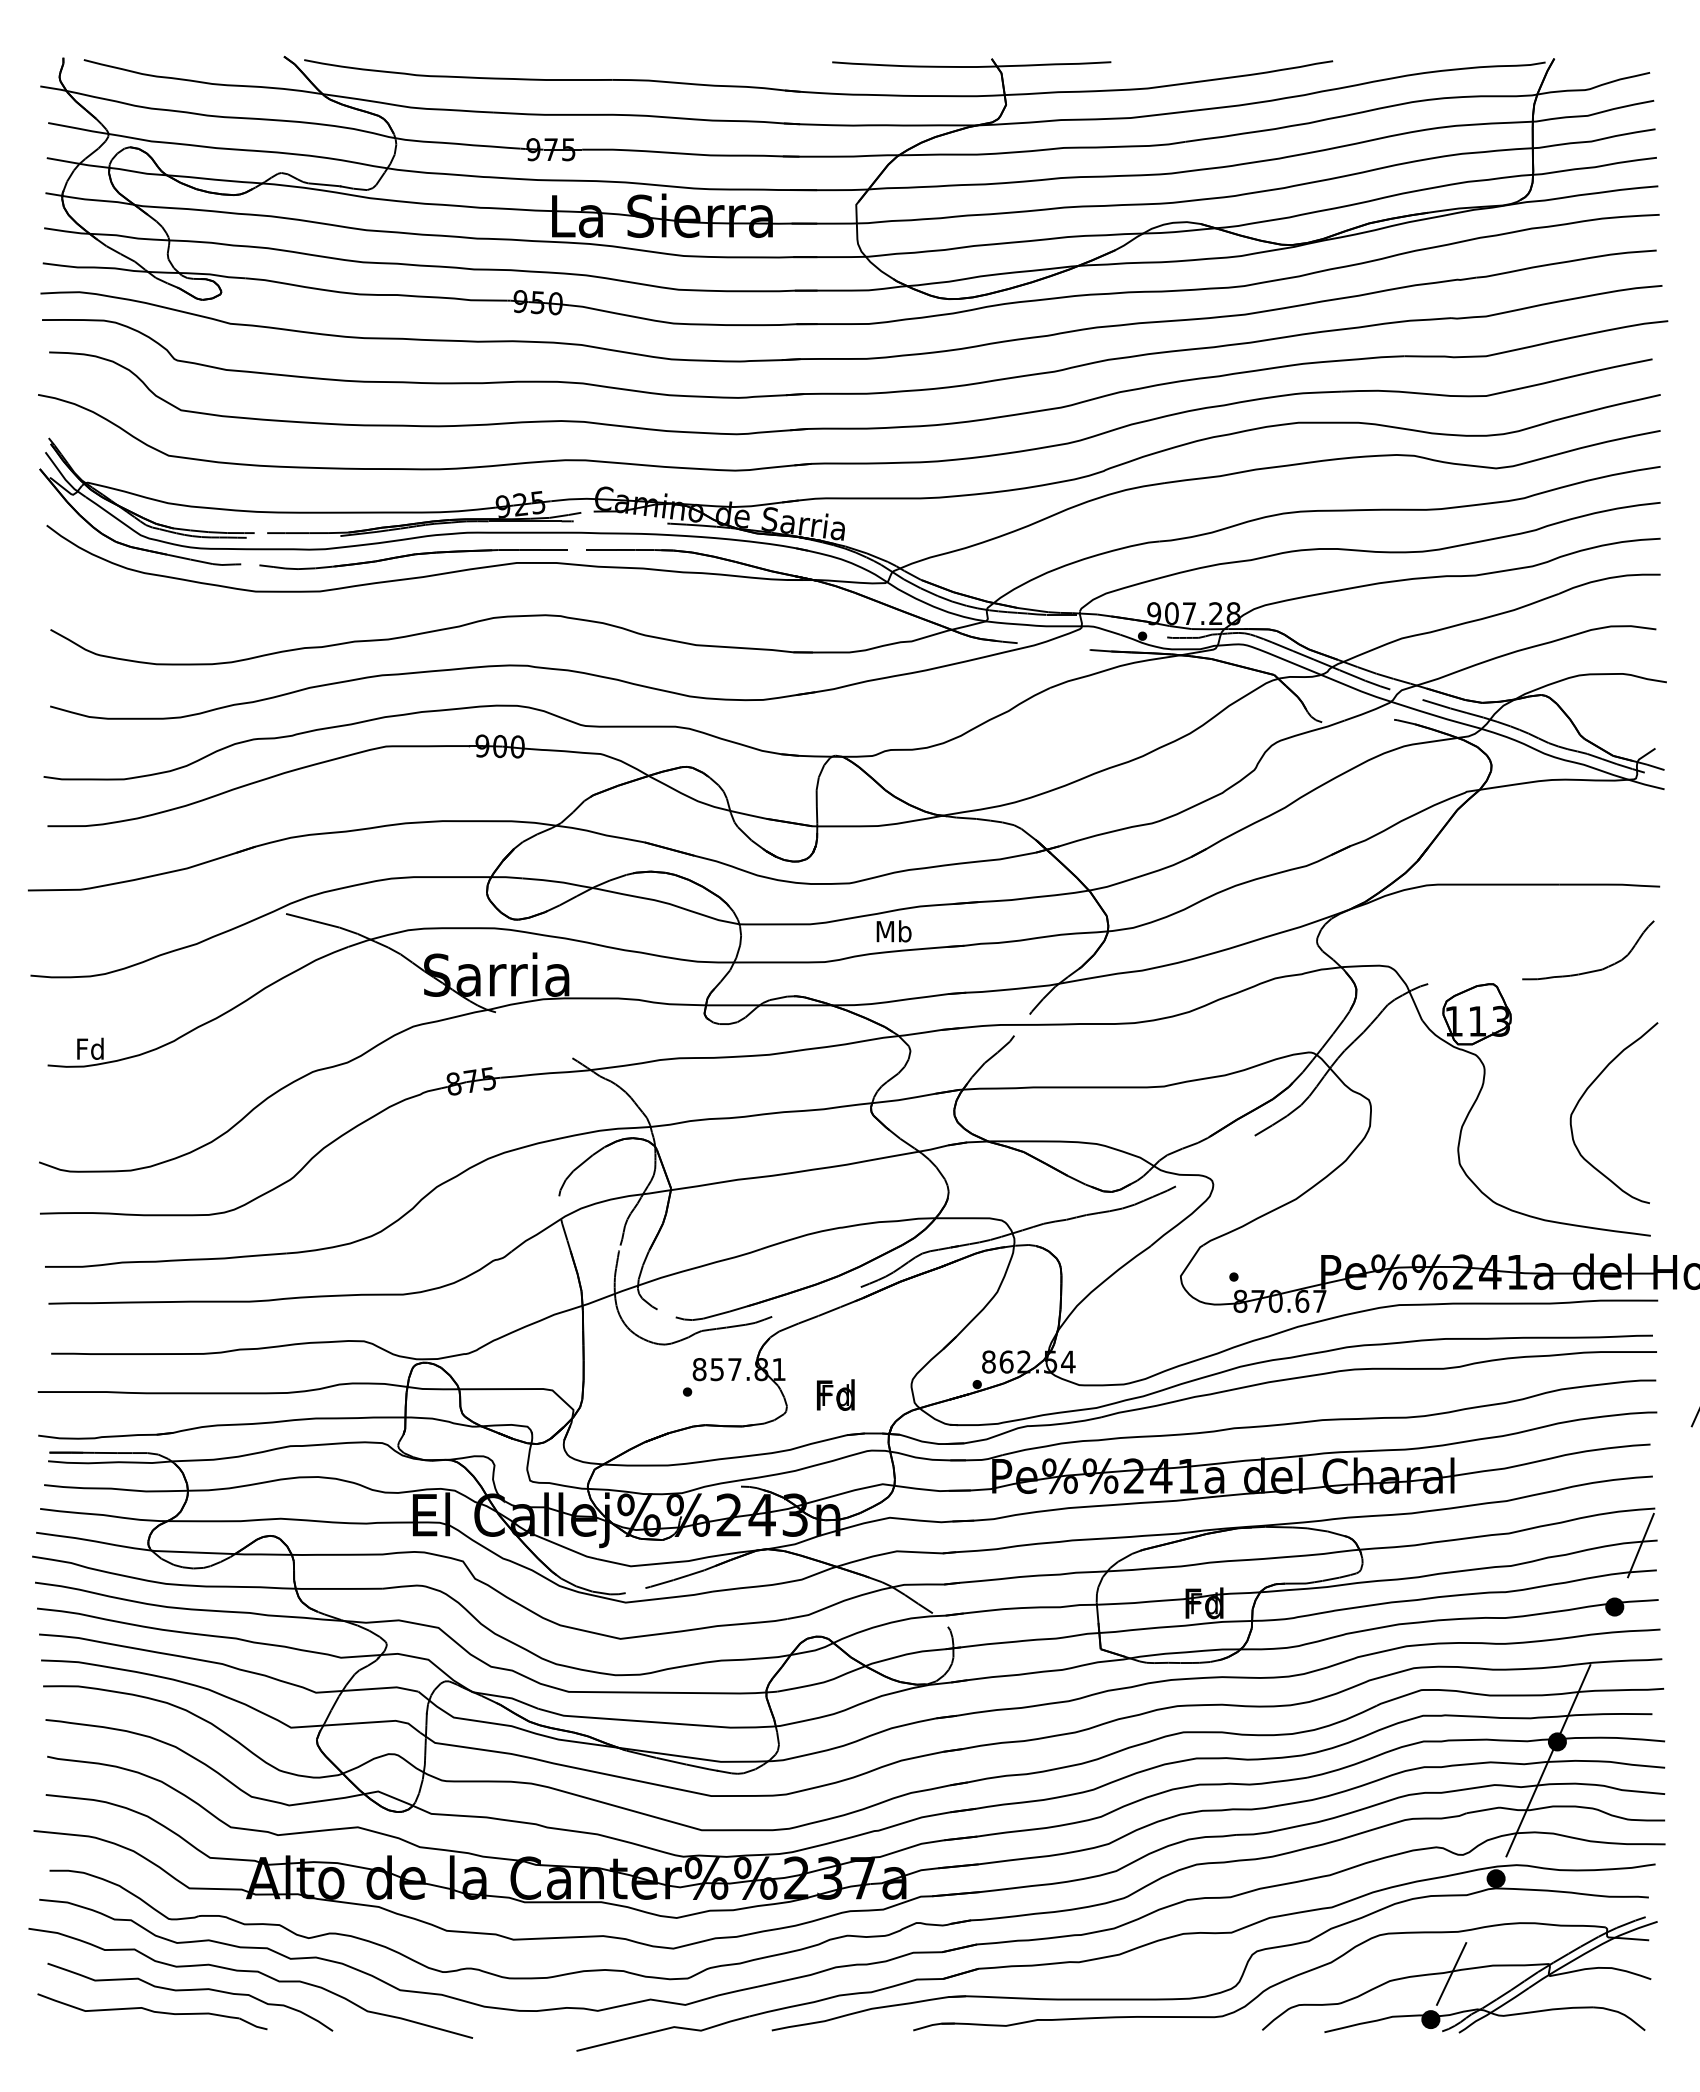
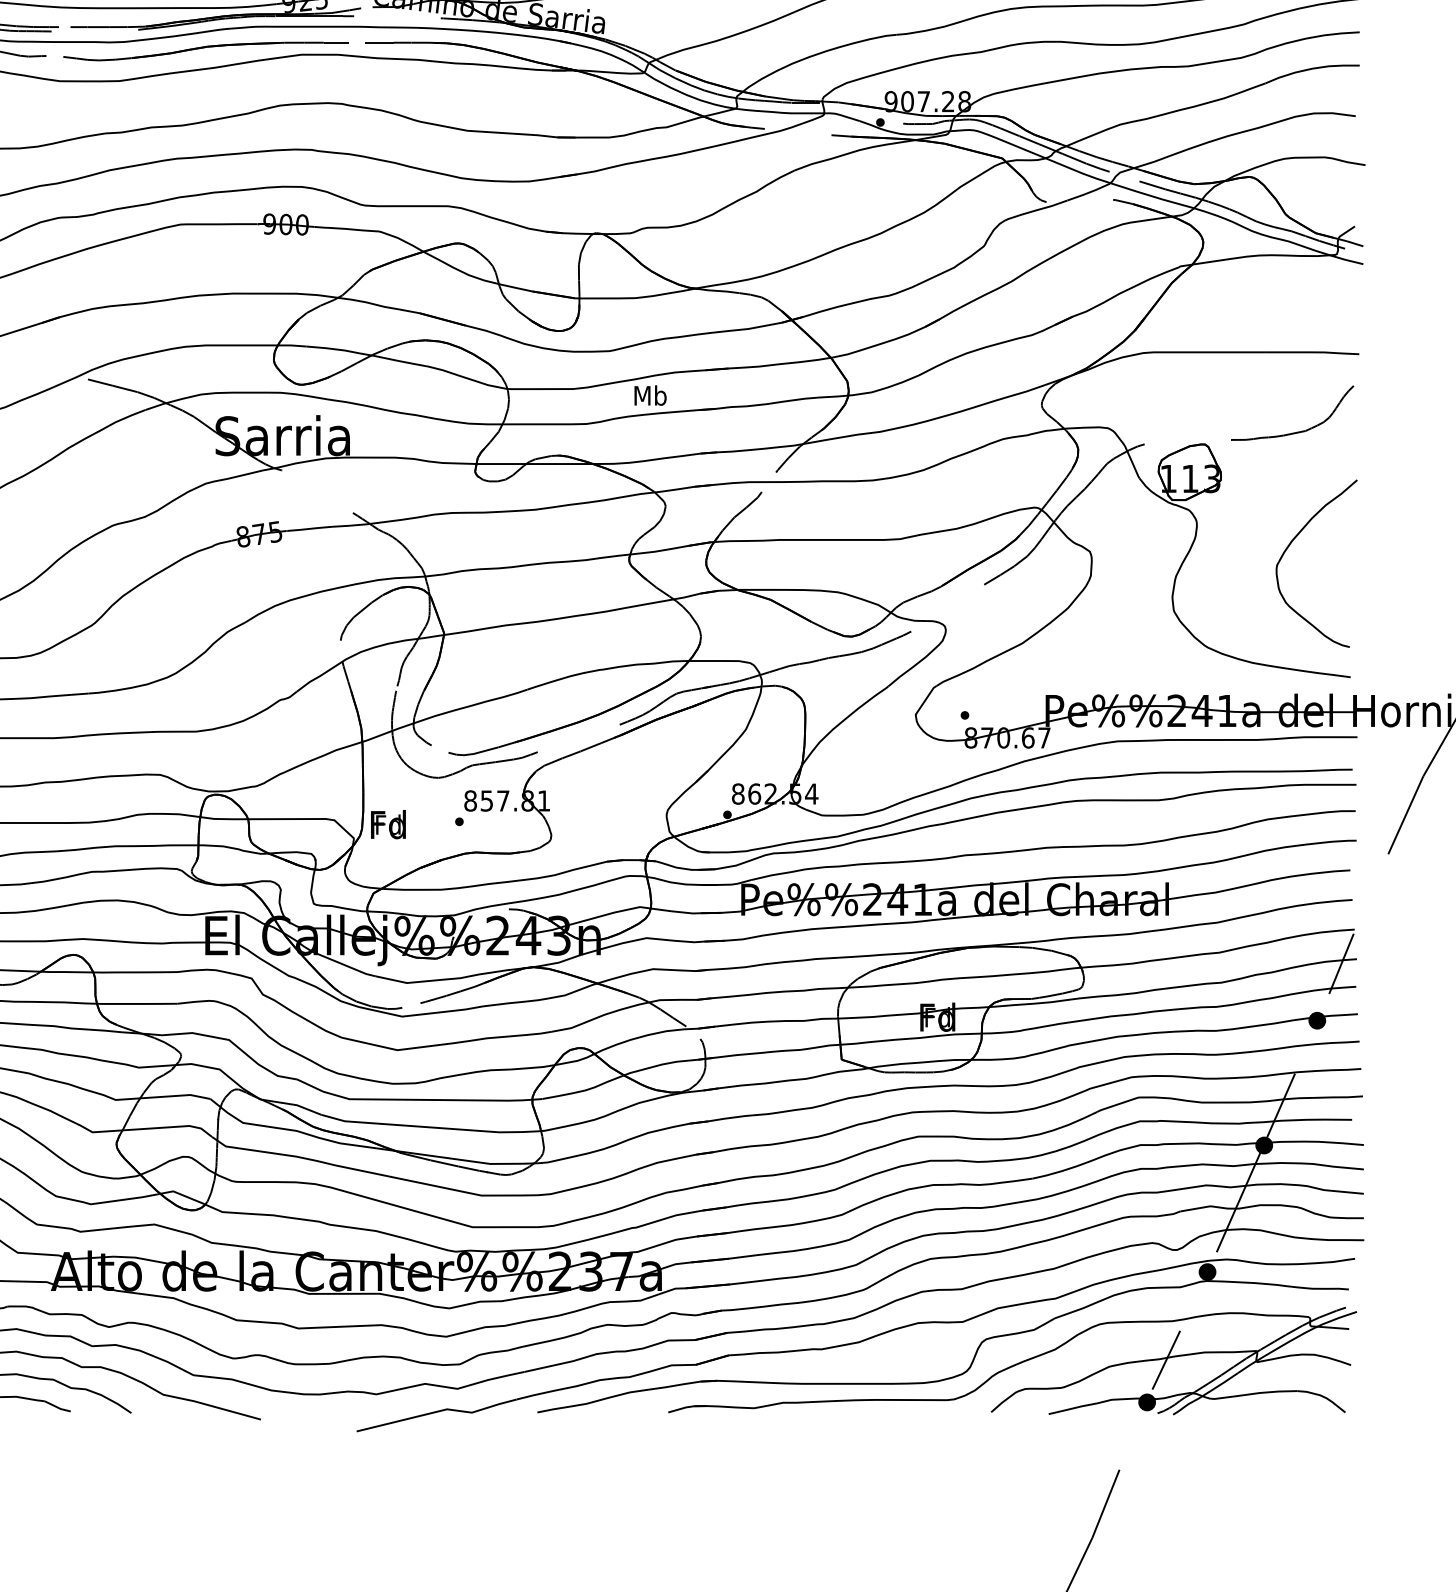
text: (835, 1394) -> (388, 824), moved

